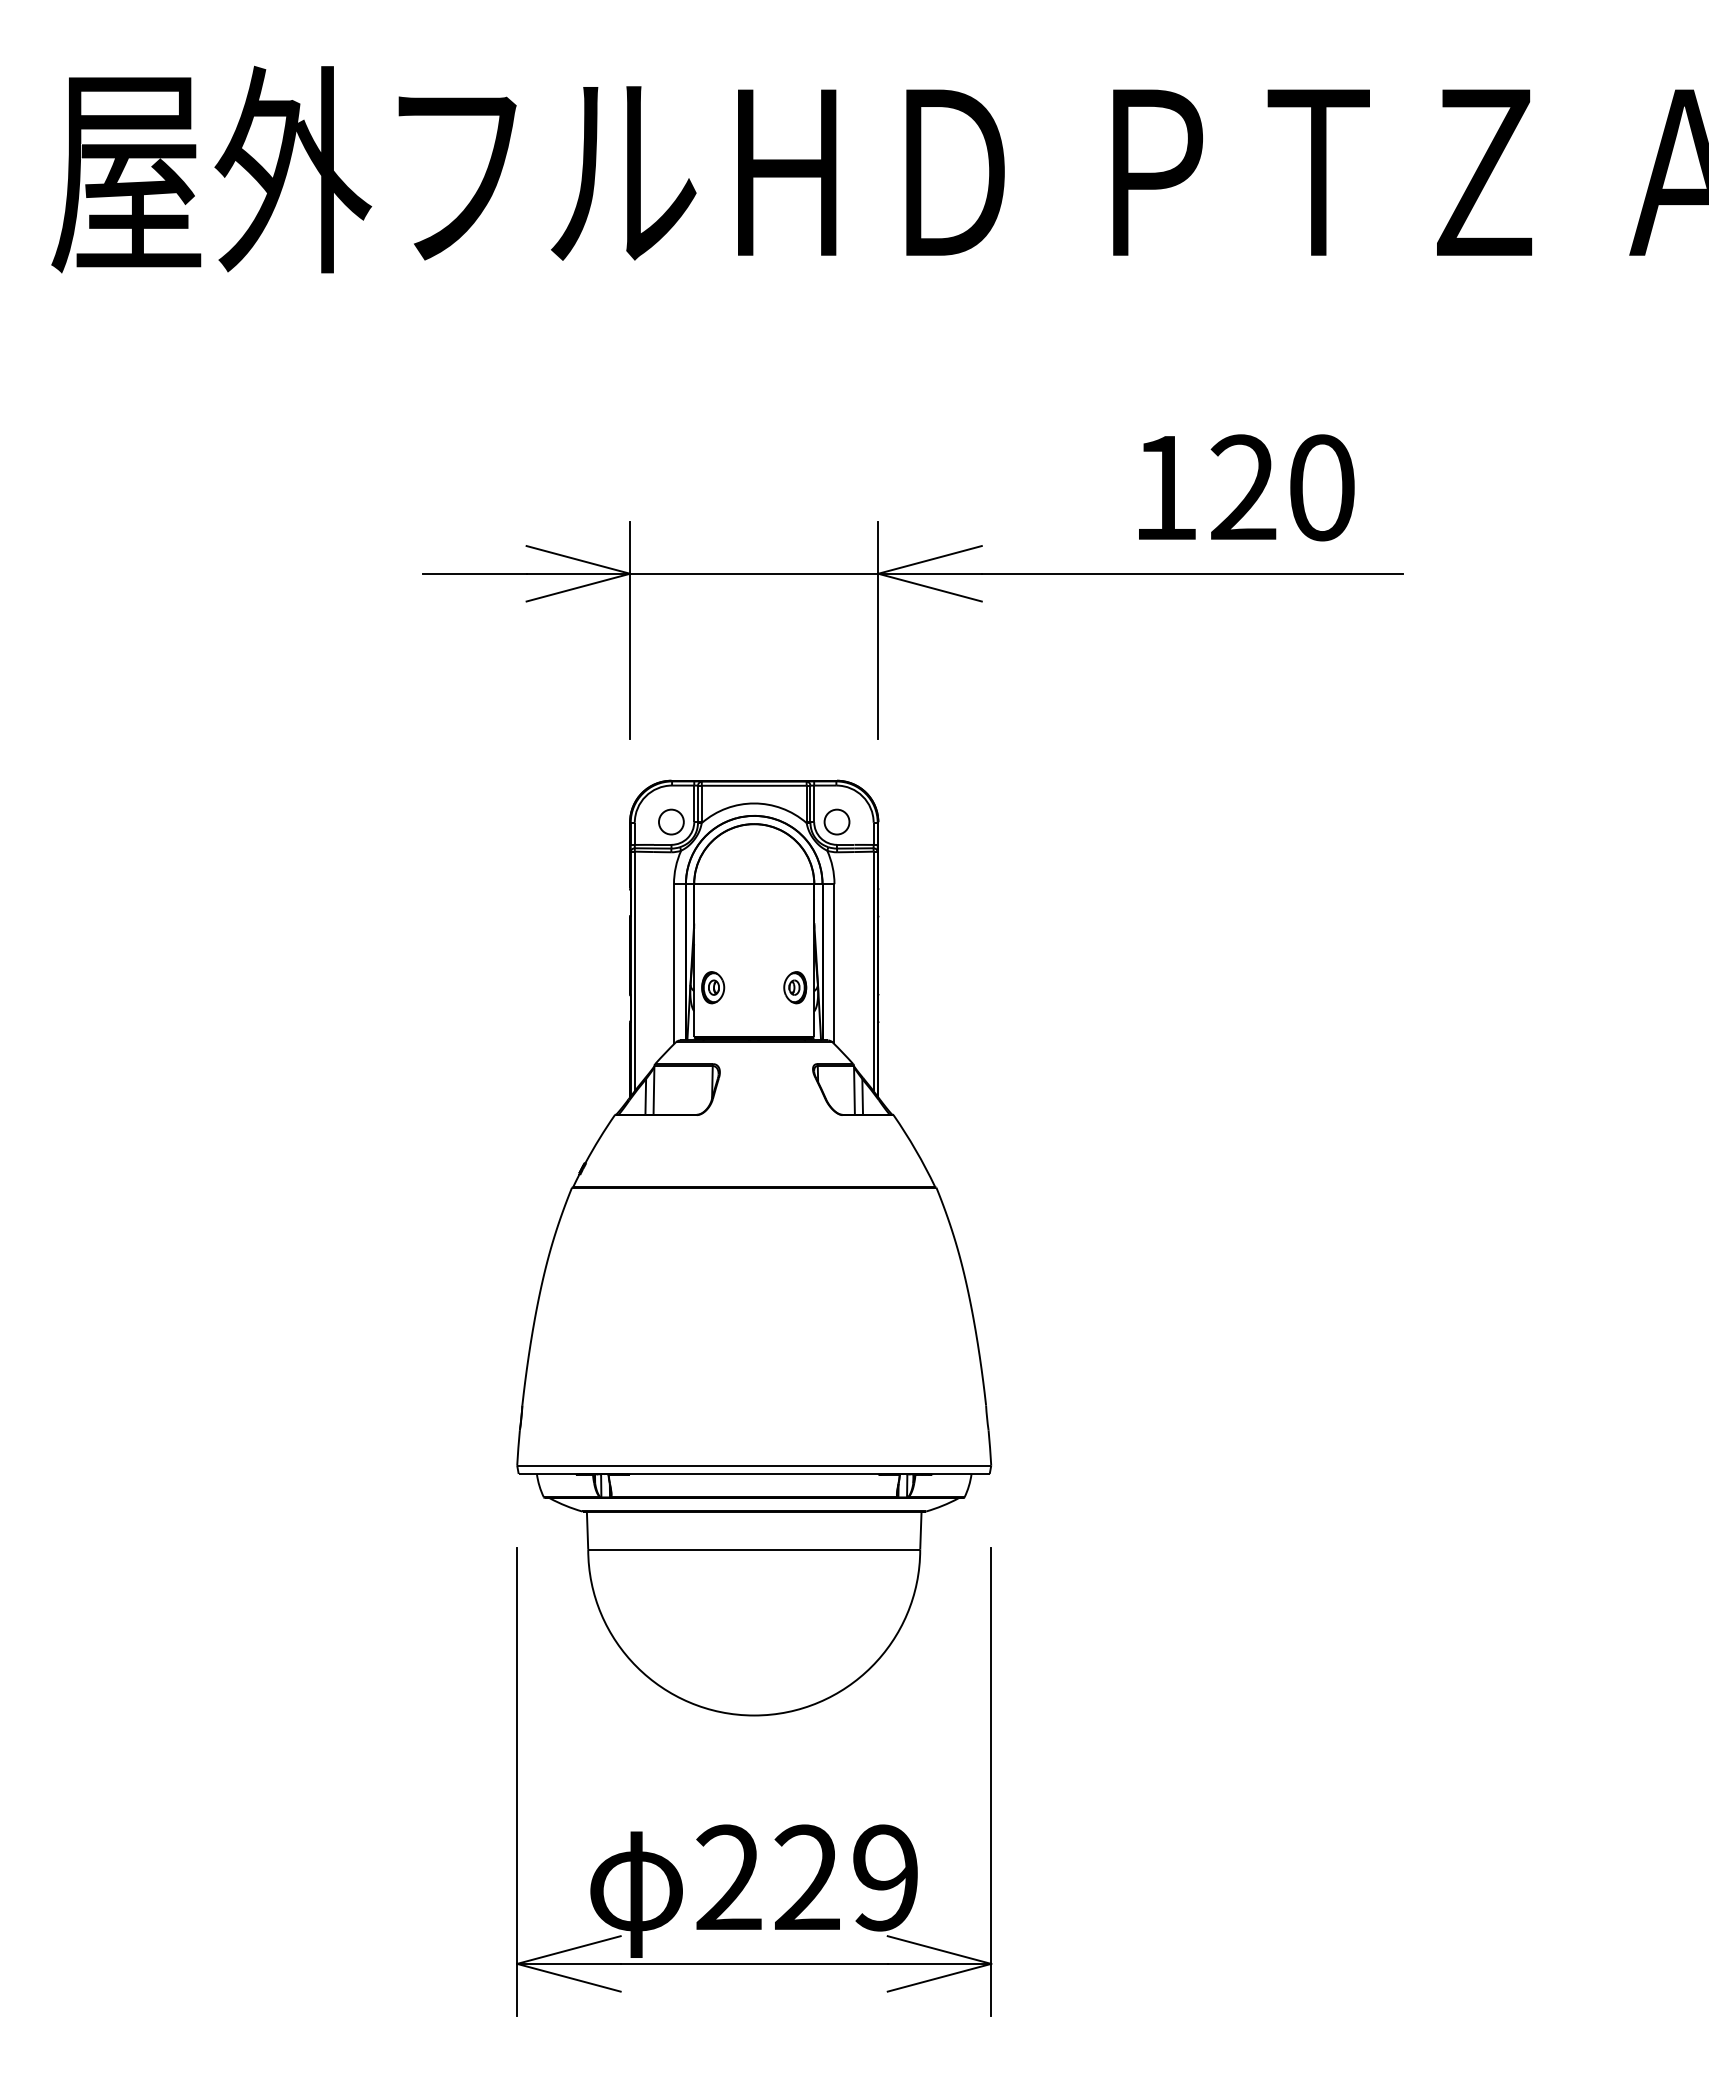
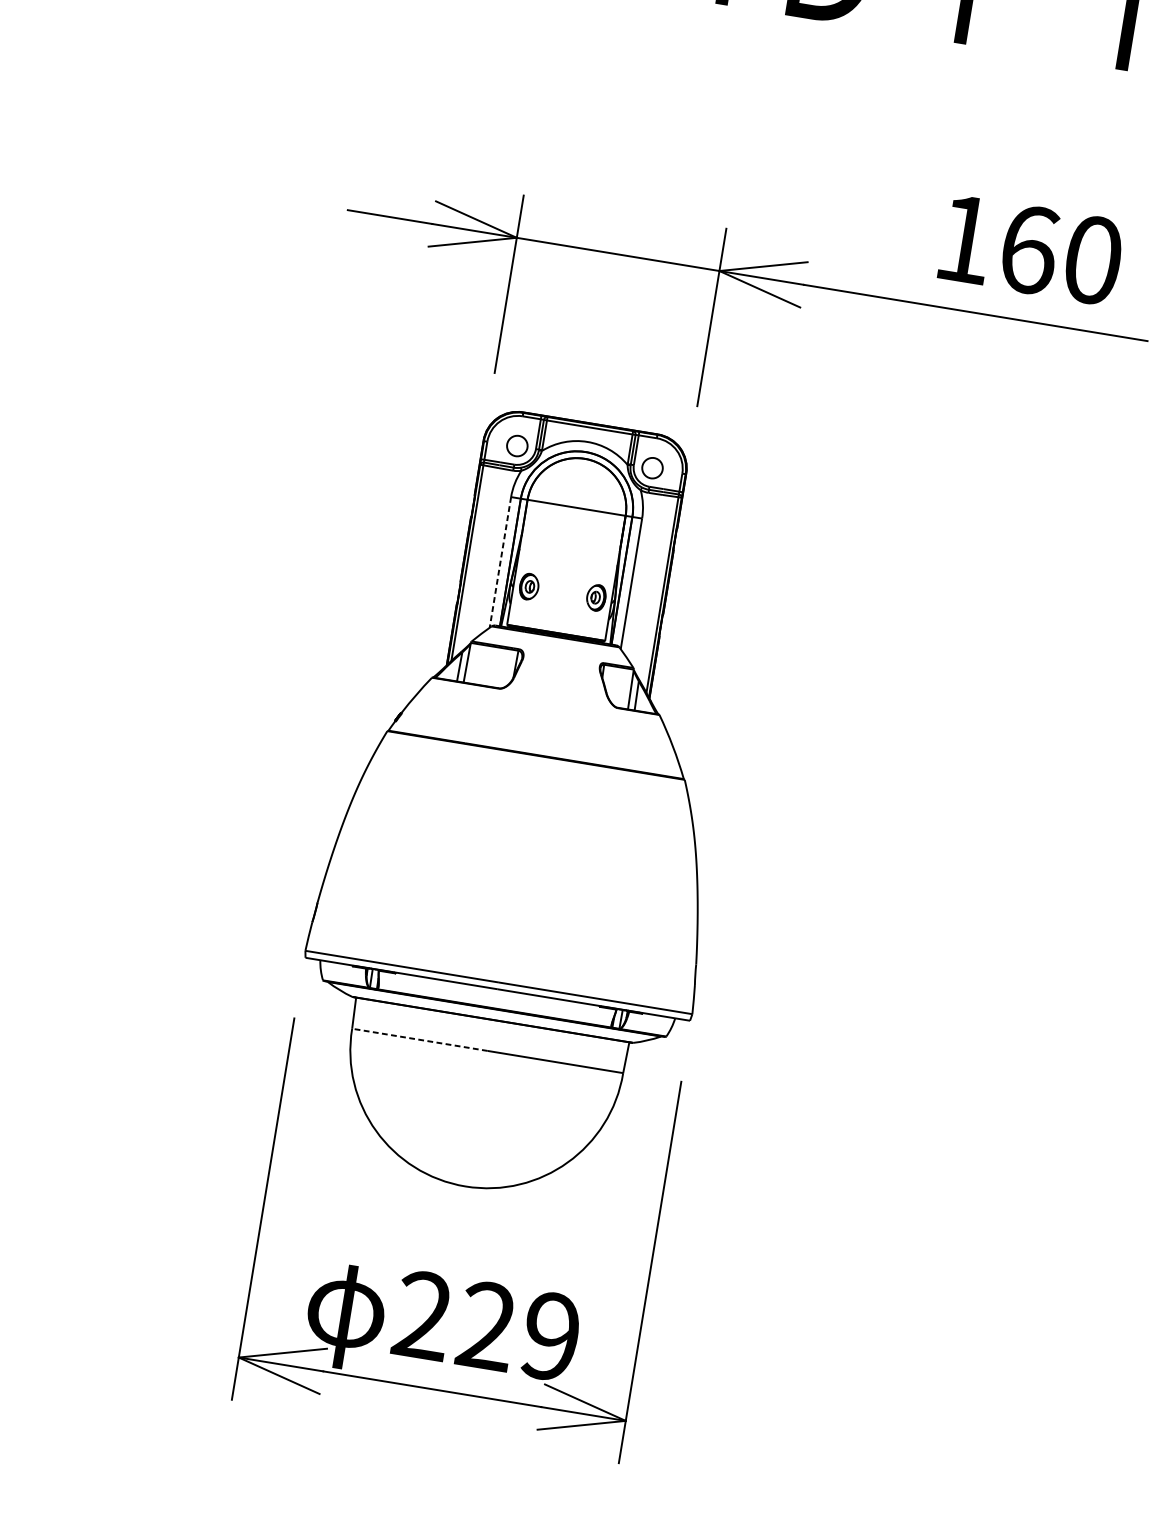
text: (1243, 487) -> (1029, 249), 120 -> 160
line: (673, 964) -> (499, 562), solid -> dashed
line: (670, 1549) -> (419, 1039), solid -> dashed

